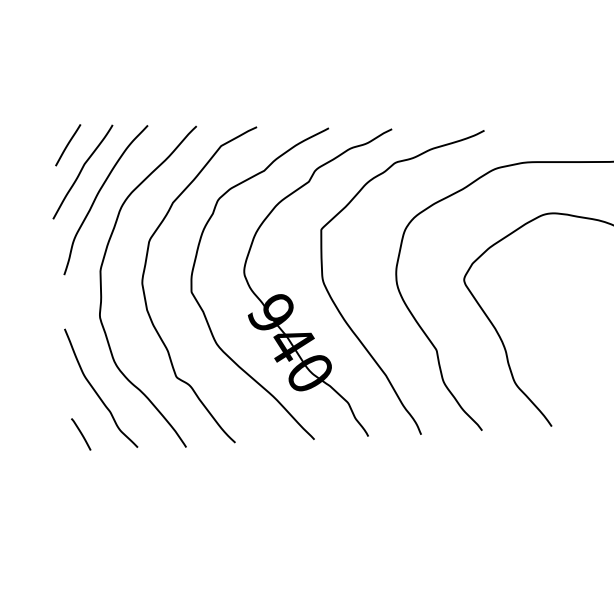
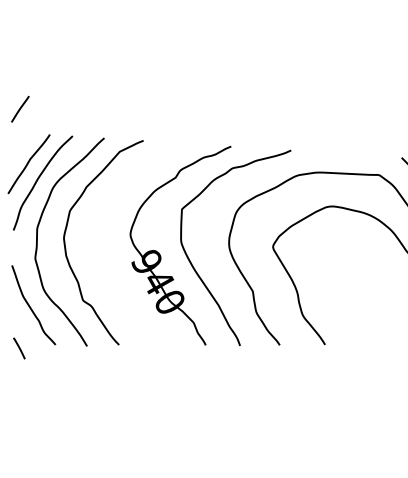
line: (68, 144) -> (20, 108), moved
curve: (206, 314) -> (104, 260), removed
line: (81, 434) -> (19, 348), moved

